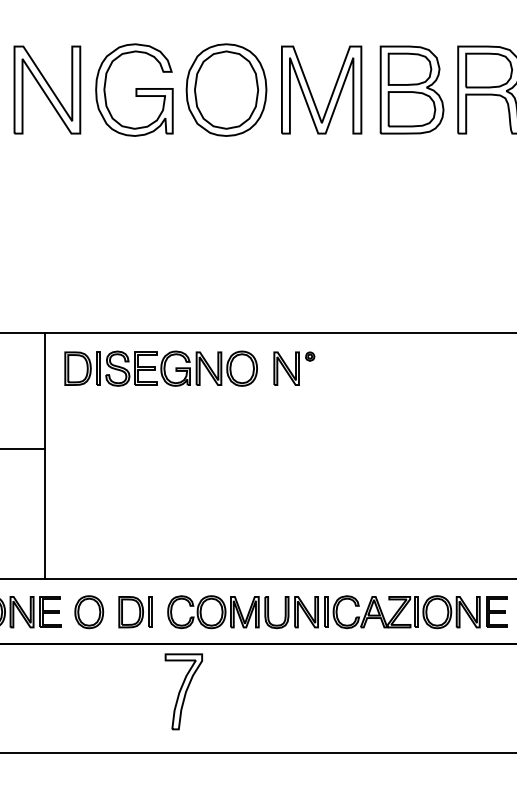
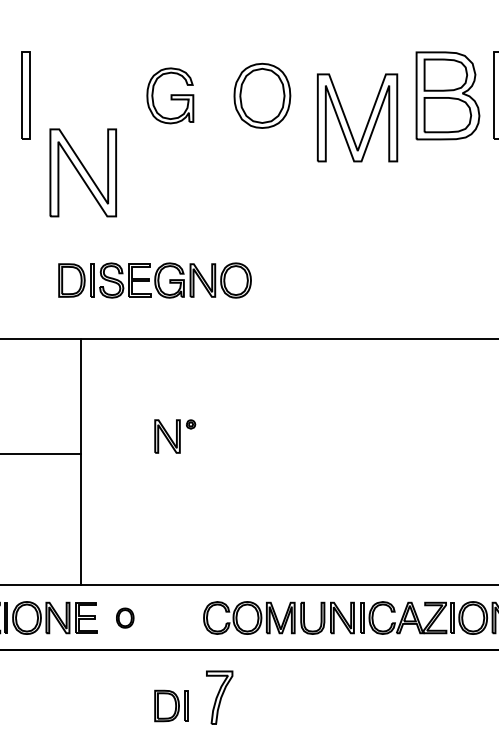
part: (47, 89) -> (83, 172), moved
part: (134, 89) -> (170, 95), size x0.6
part: (226, 89) -> (262, 95), size x0.7
part: (312, 94) -> (348, 122), moved
part: (160, 368) -> (154, 280), moved
part: (294, 368) -> (175, 436), moved
part: (89, 612) -> (125, 618), size x0.6
part: (135, 612) -> (171, 706), moved
part: (183, 691) -> (219, 697), size x0.7

